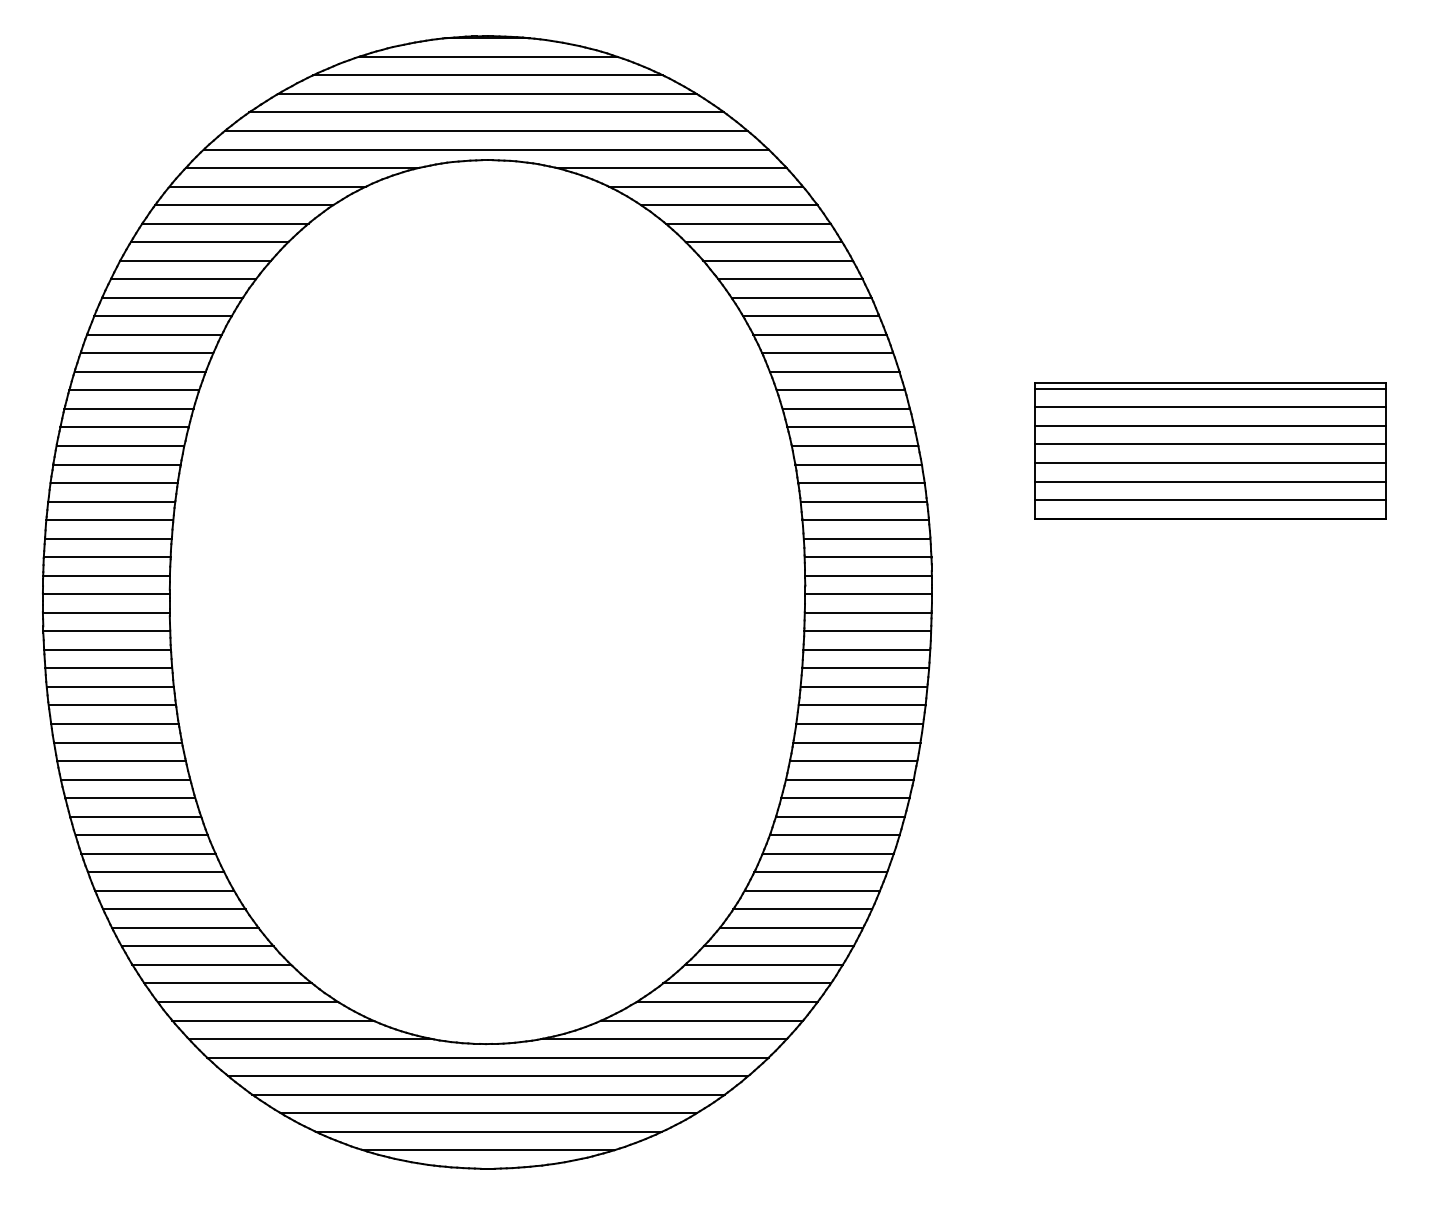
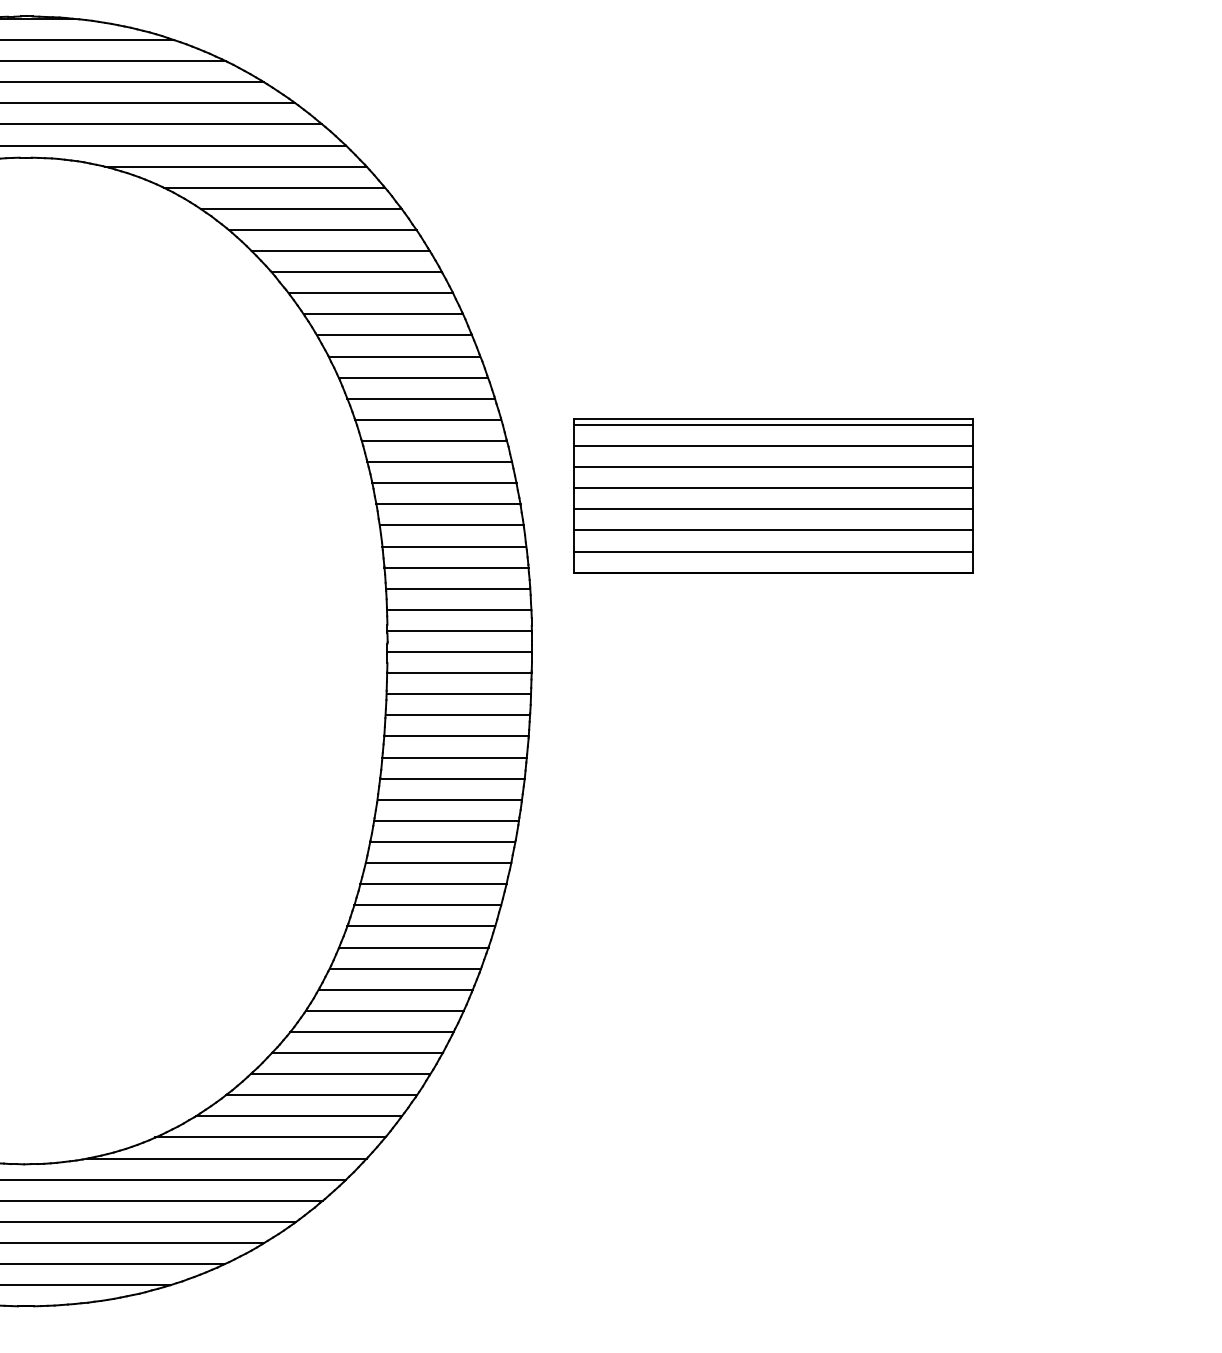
part: (1210, 450) -> (772, 495), moved

